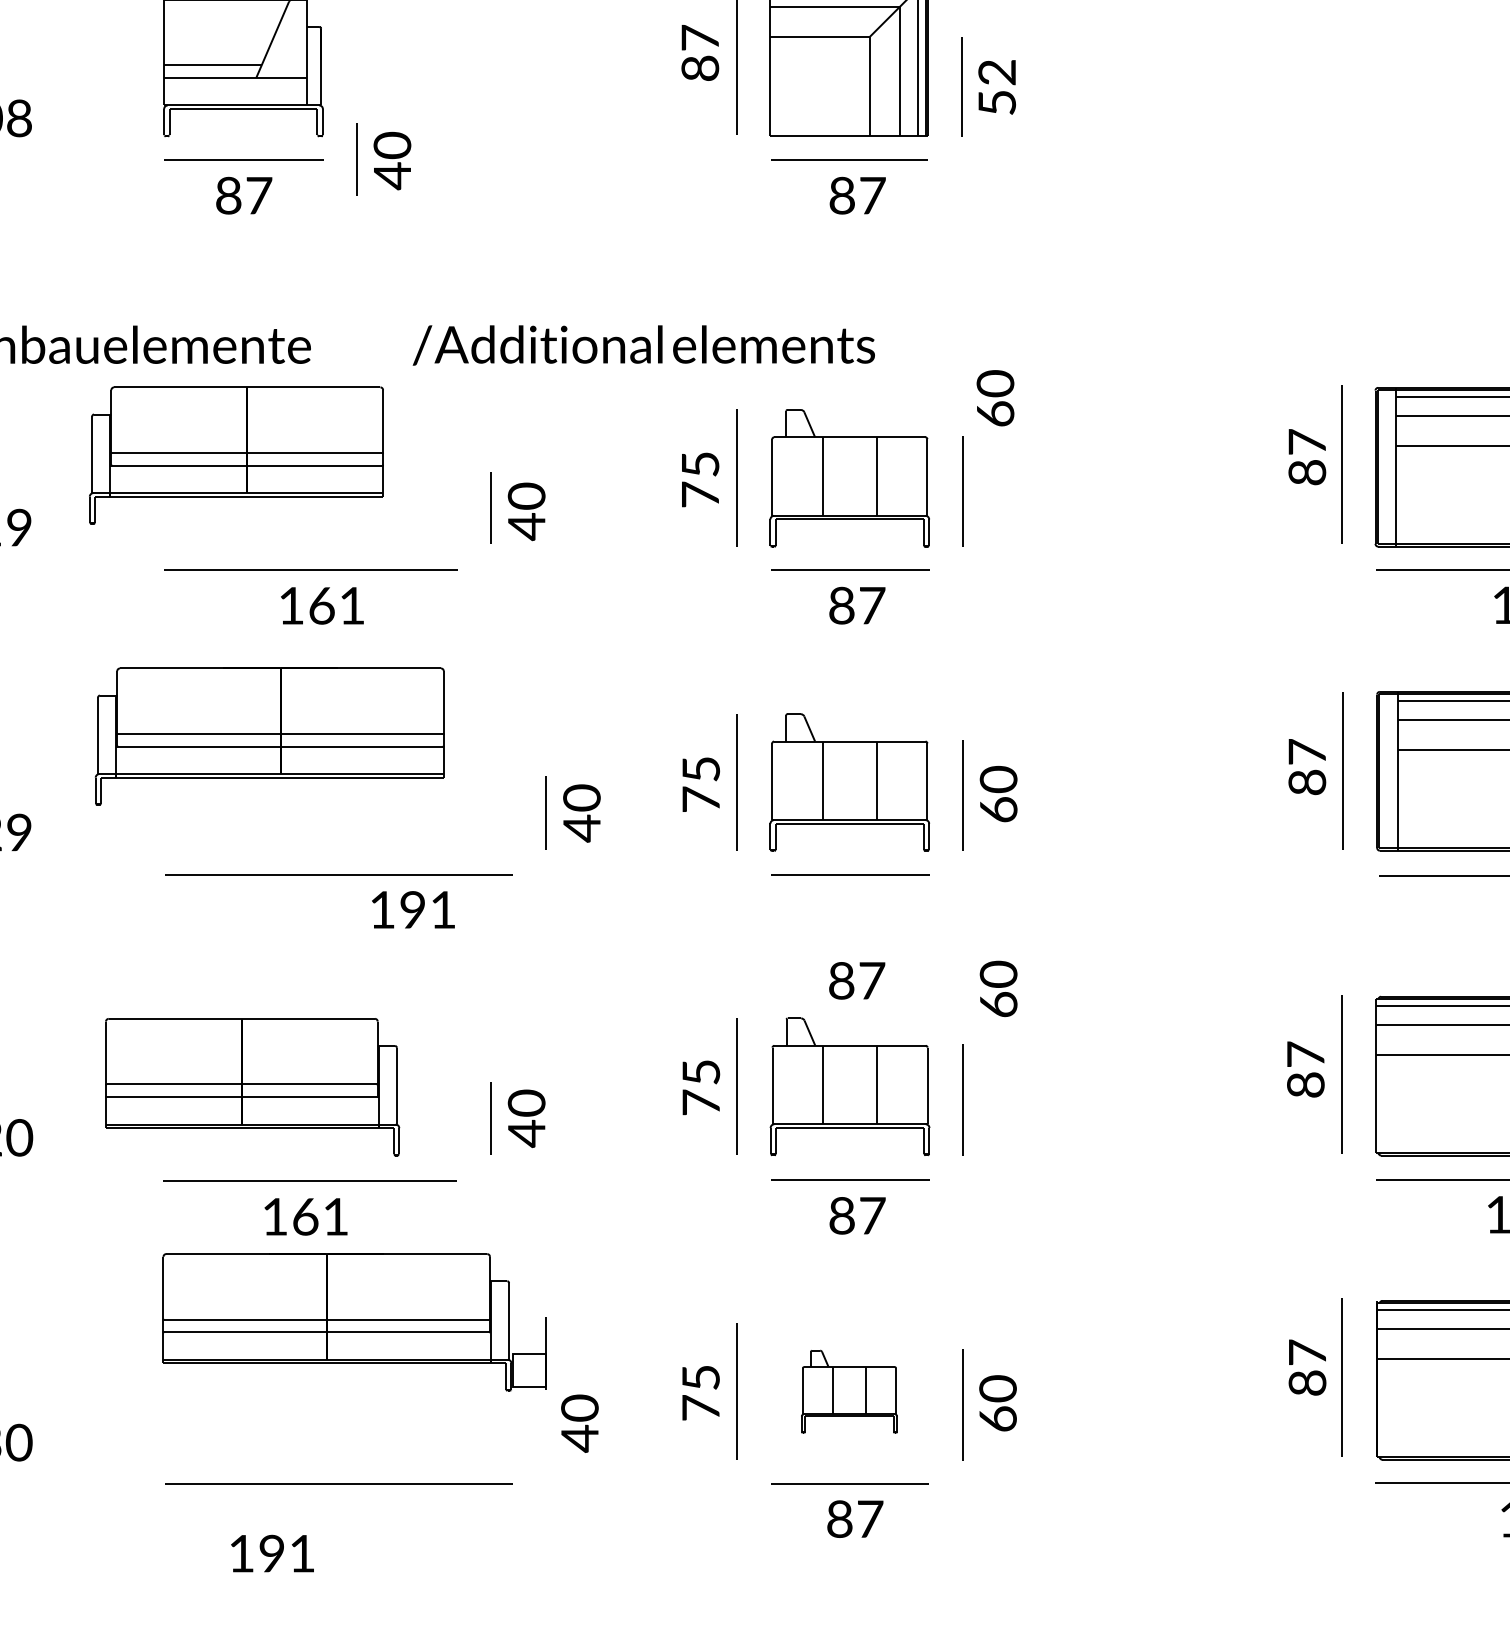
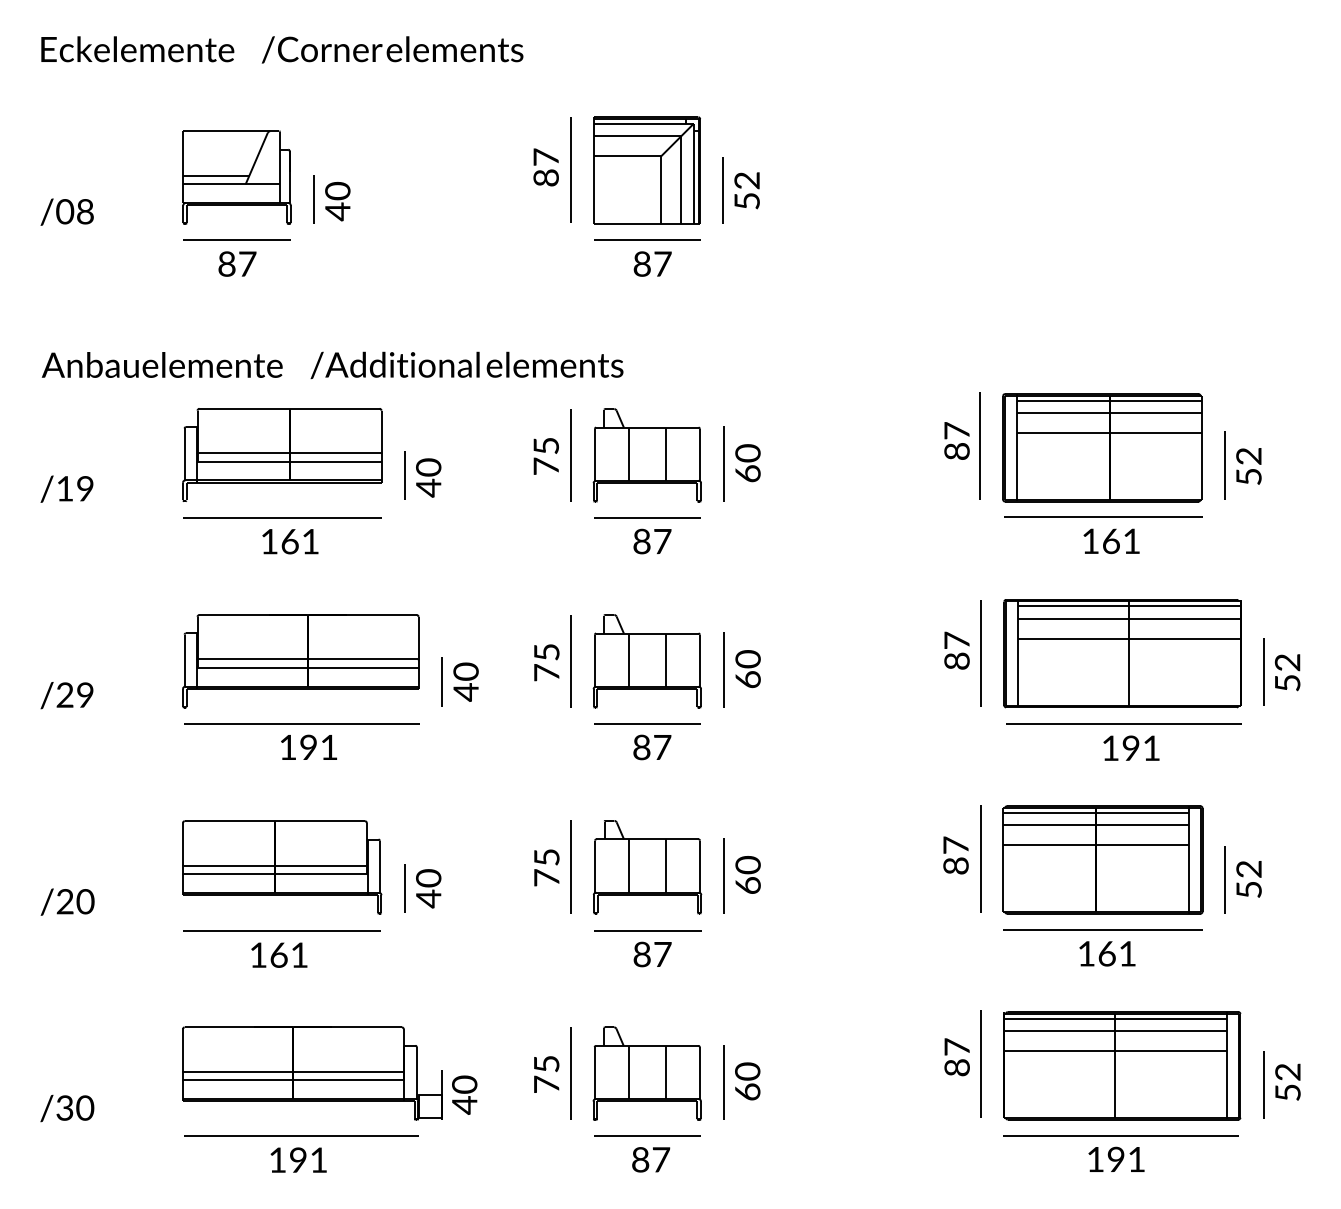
line: (356, 159) -> (313, 199), moved
text: (391, 160) -> (337, 201), moved
text: (643, 345) -> (466, 365), moved
text: (994, 398) -> (747, 463), moved
part: (236, 454) -> (282, 454), moved
part: (269, 737) -> (300, 661), moved
text: (412, 908) -> (308, 746), moved
text: (857, 980) -> (652, 747), moved
text: (997, 988) -> (747, 874), moved
part: (253, 1087) -> (282, 867), moved
part: (355, 1322) -> (312, 1073), moved
part: (848, 1391) -> (646, 1073), size x1.67
text: (272, 1552) -> (298, 1159), moved

